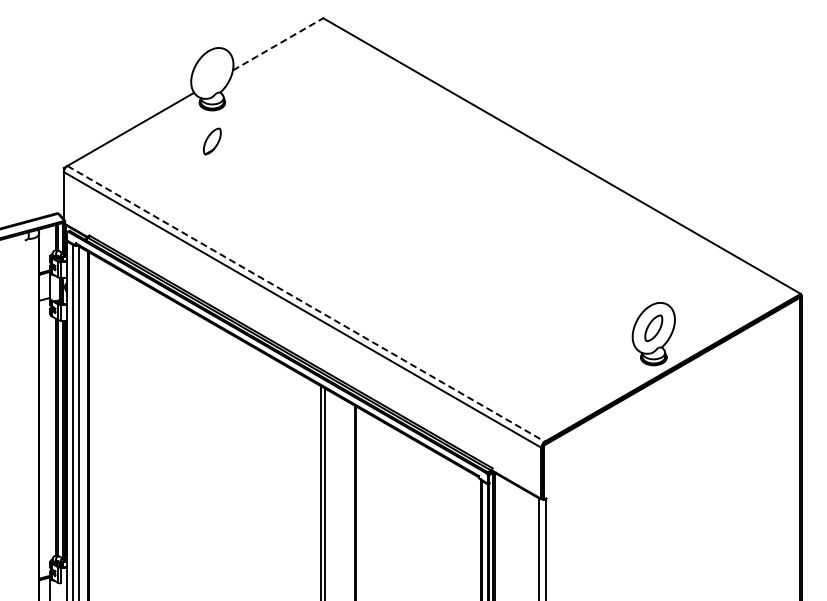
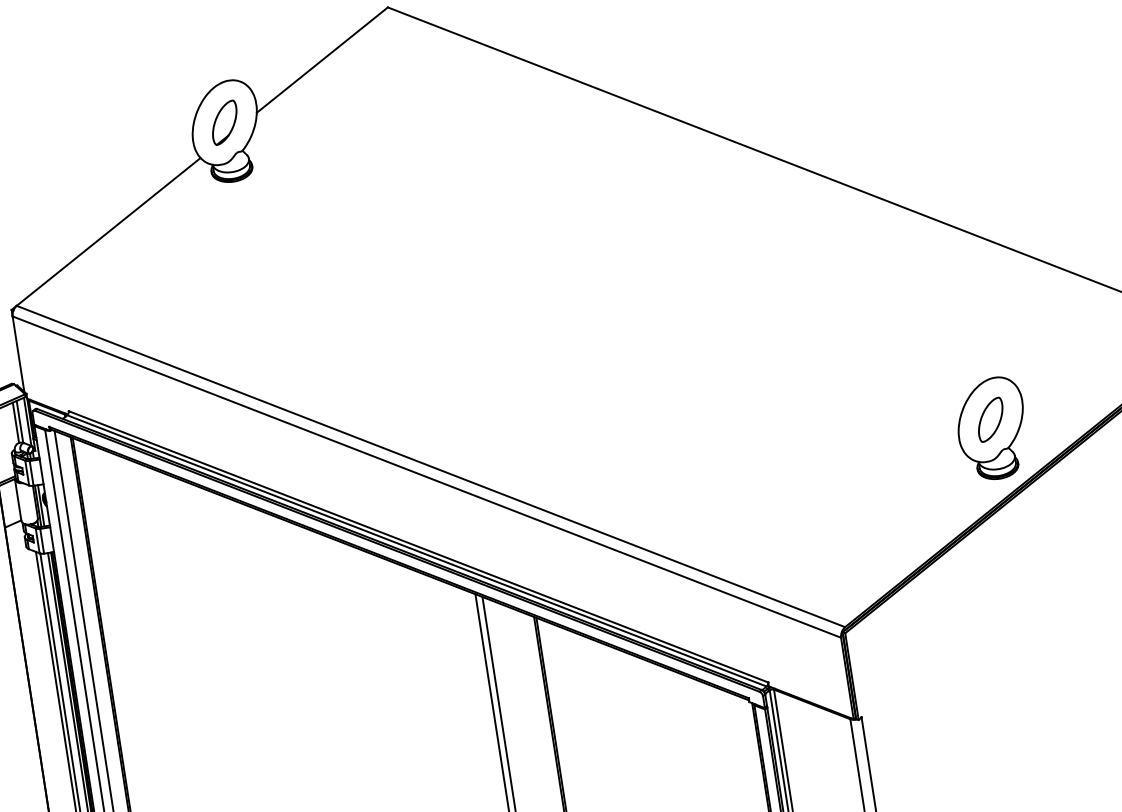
line: (278, 44) -> (322, 60), dashed -> solid
part: (212, 141) -> (225, 122), moved
line: (306, 303) -> (431, 465), dashed -> solid

